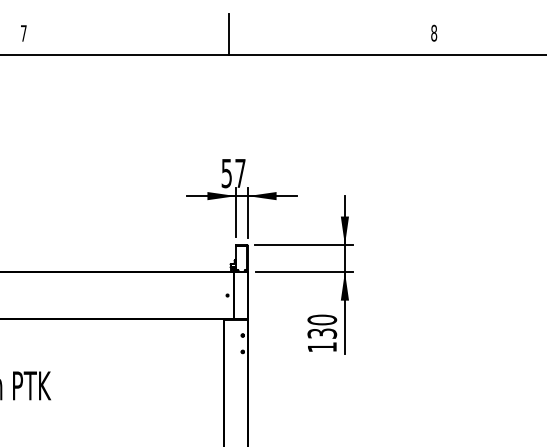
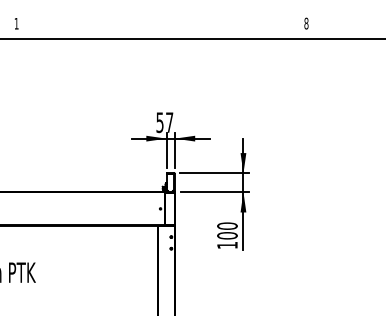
text: (23, 33) -> (16, 23), 7 -> 1
line: (228, 33) -> (161, 23), removed
text: (322, 333) -> (227, 235), 130 -> 100

